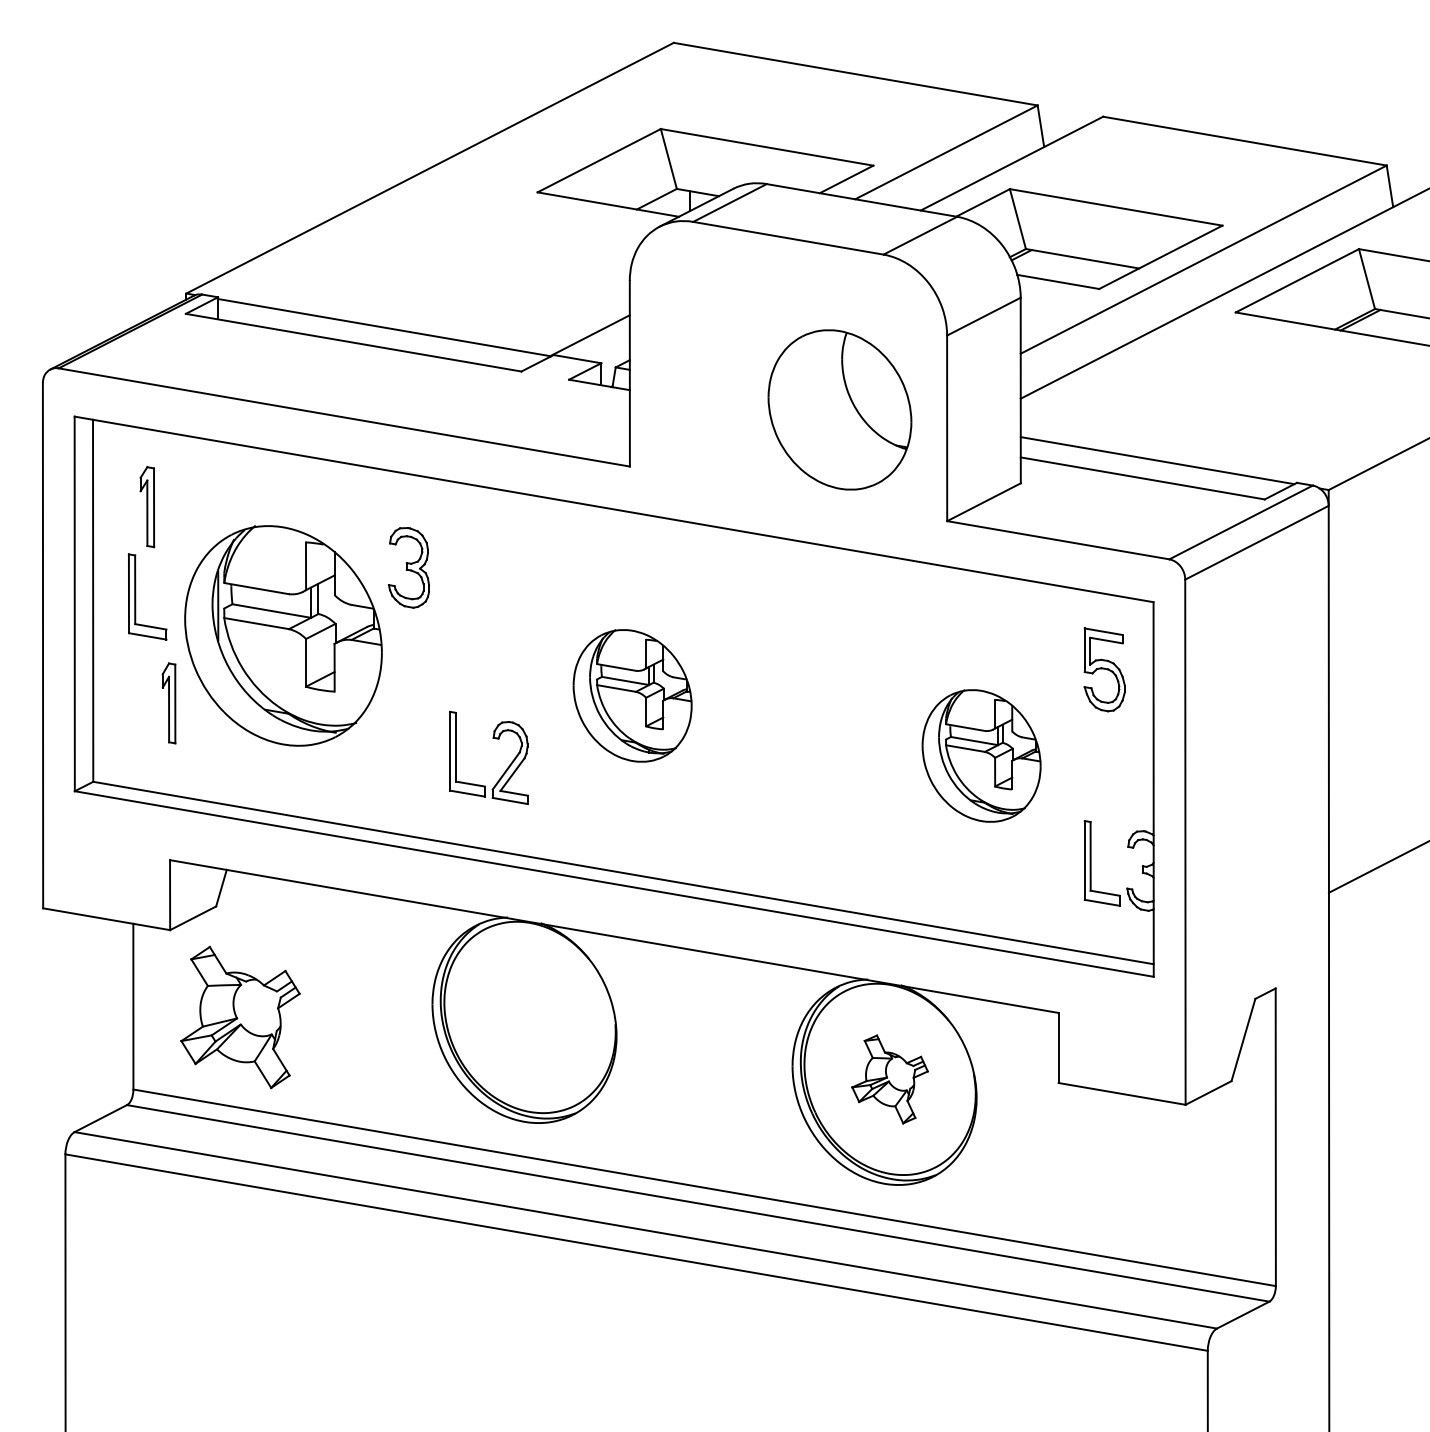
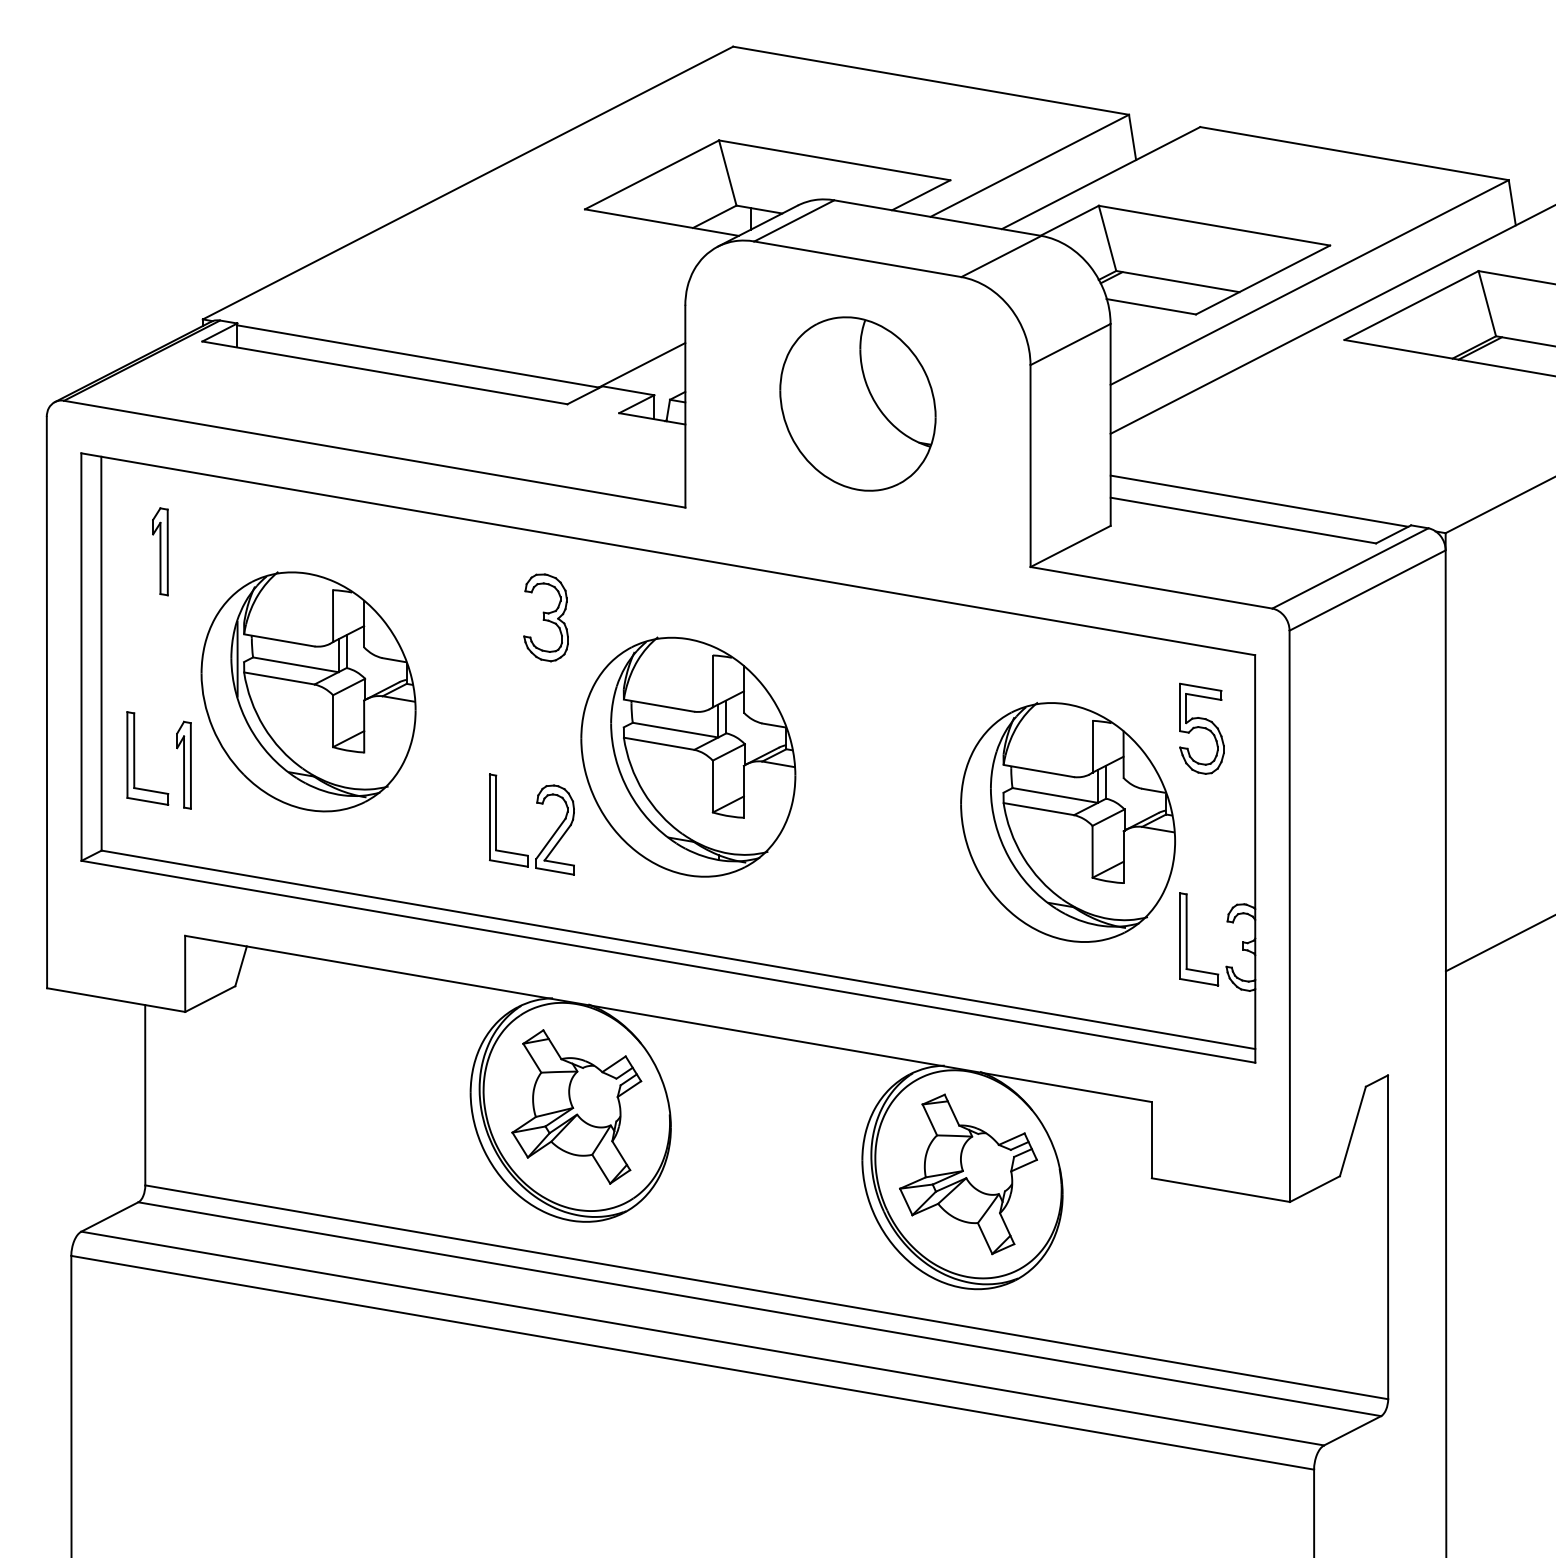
part: (839, 409) -> (857, 403), moved
part: (408, 567) -> (545, 617), moved
part: (136, 596) -> (135, 758), moved
part: (632, 695) -> (688, 756), size x1.67
part: (981, 755) -> (1067, 822), size x1.67
part: (240, 1017) -> (576, 1106), moved
part: (890, 1079) -> (968, 1174), size x1.67

